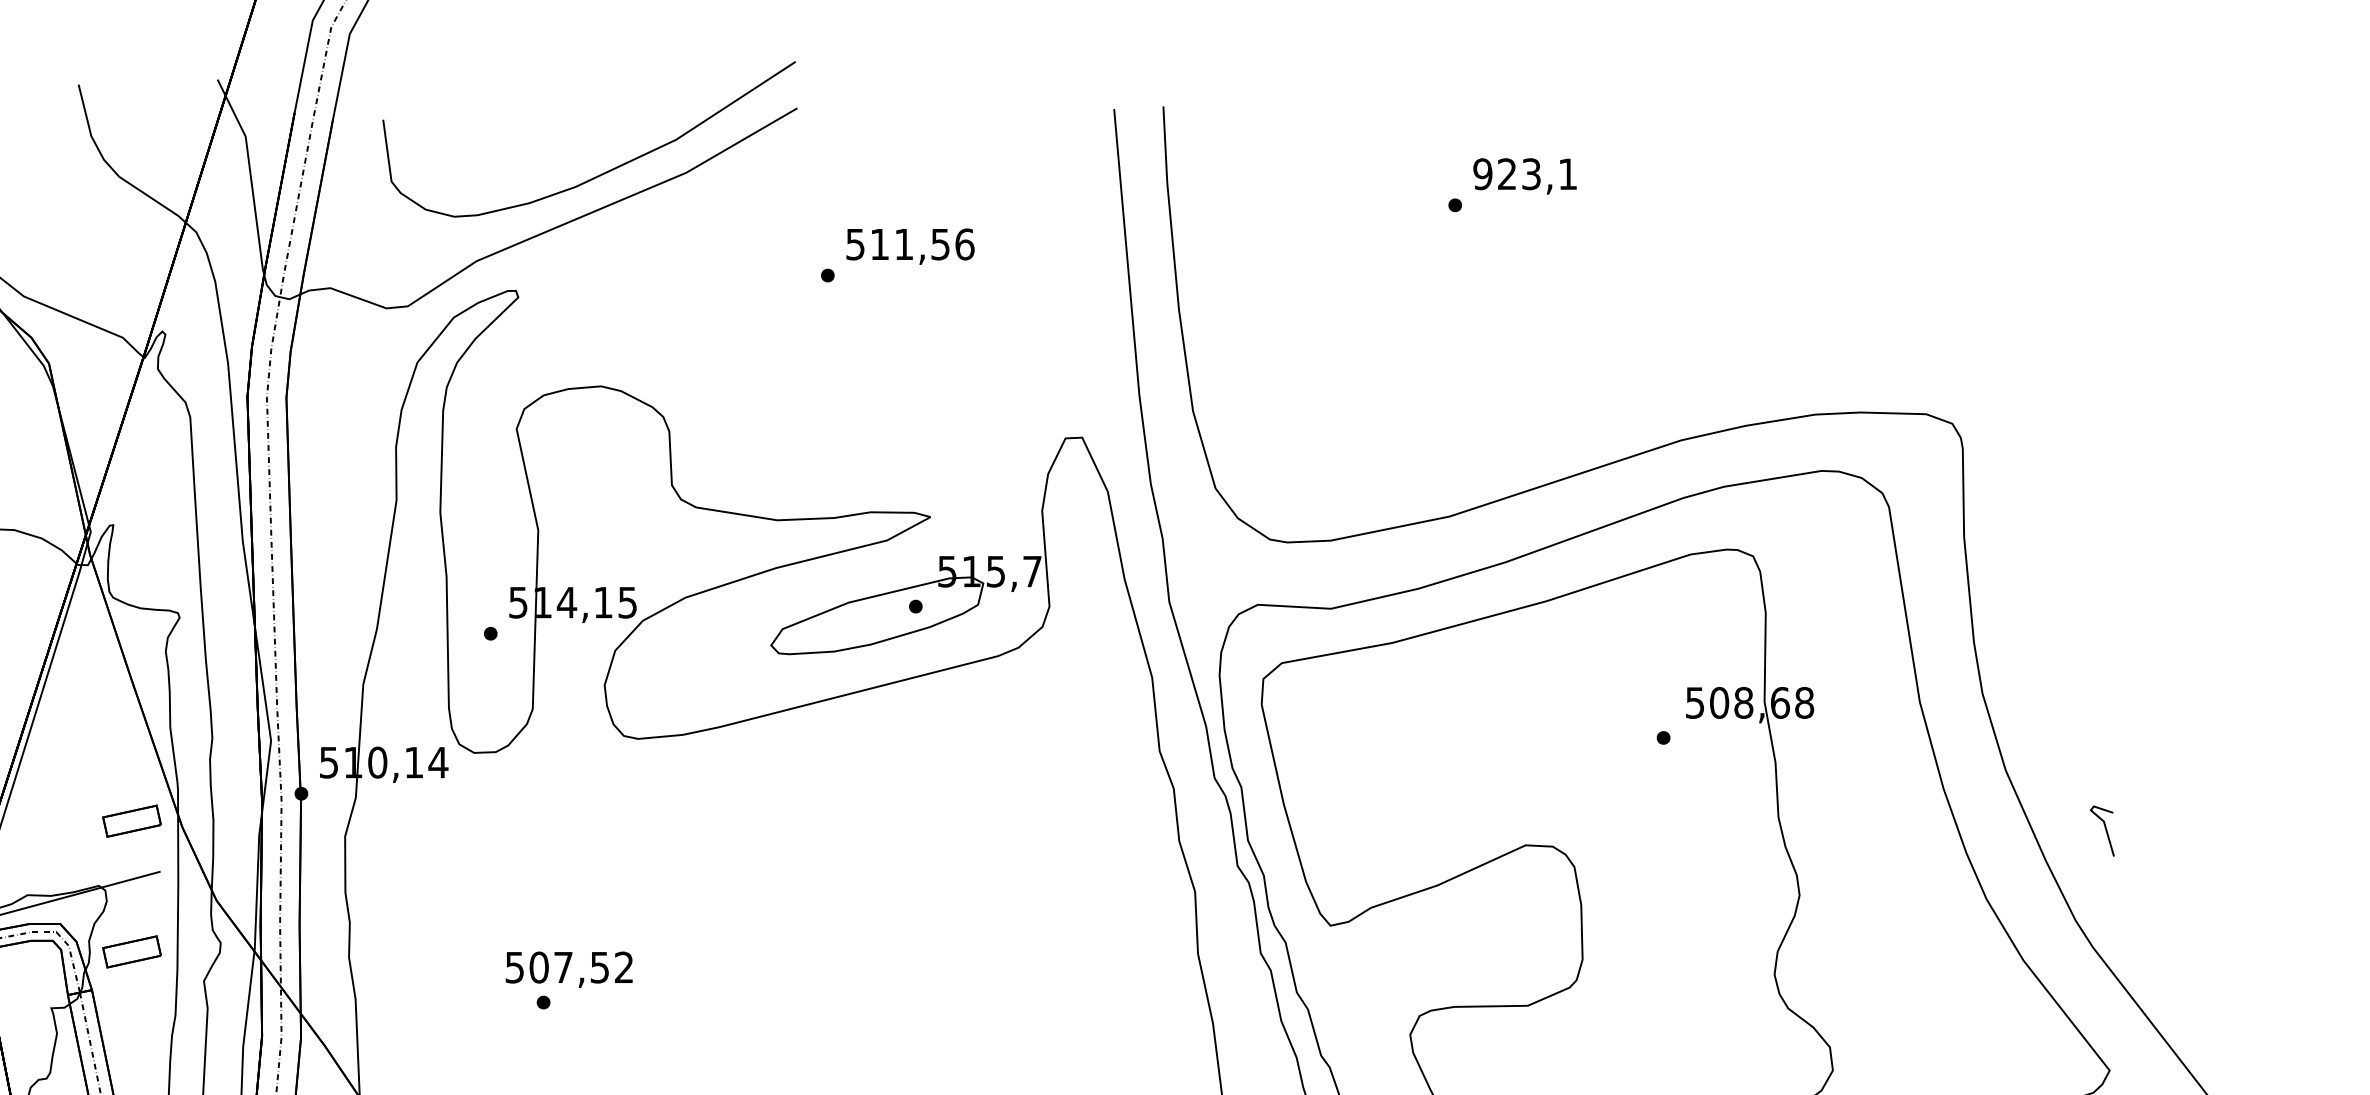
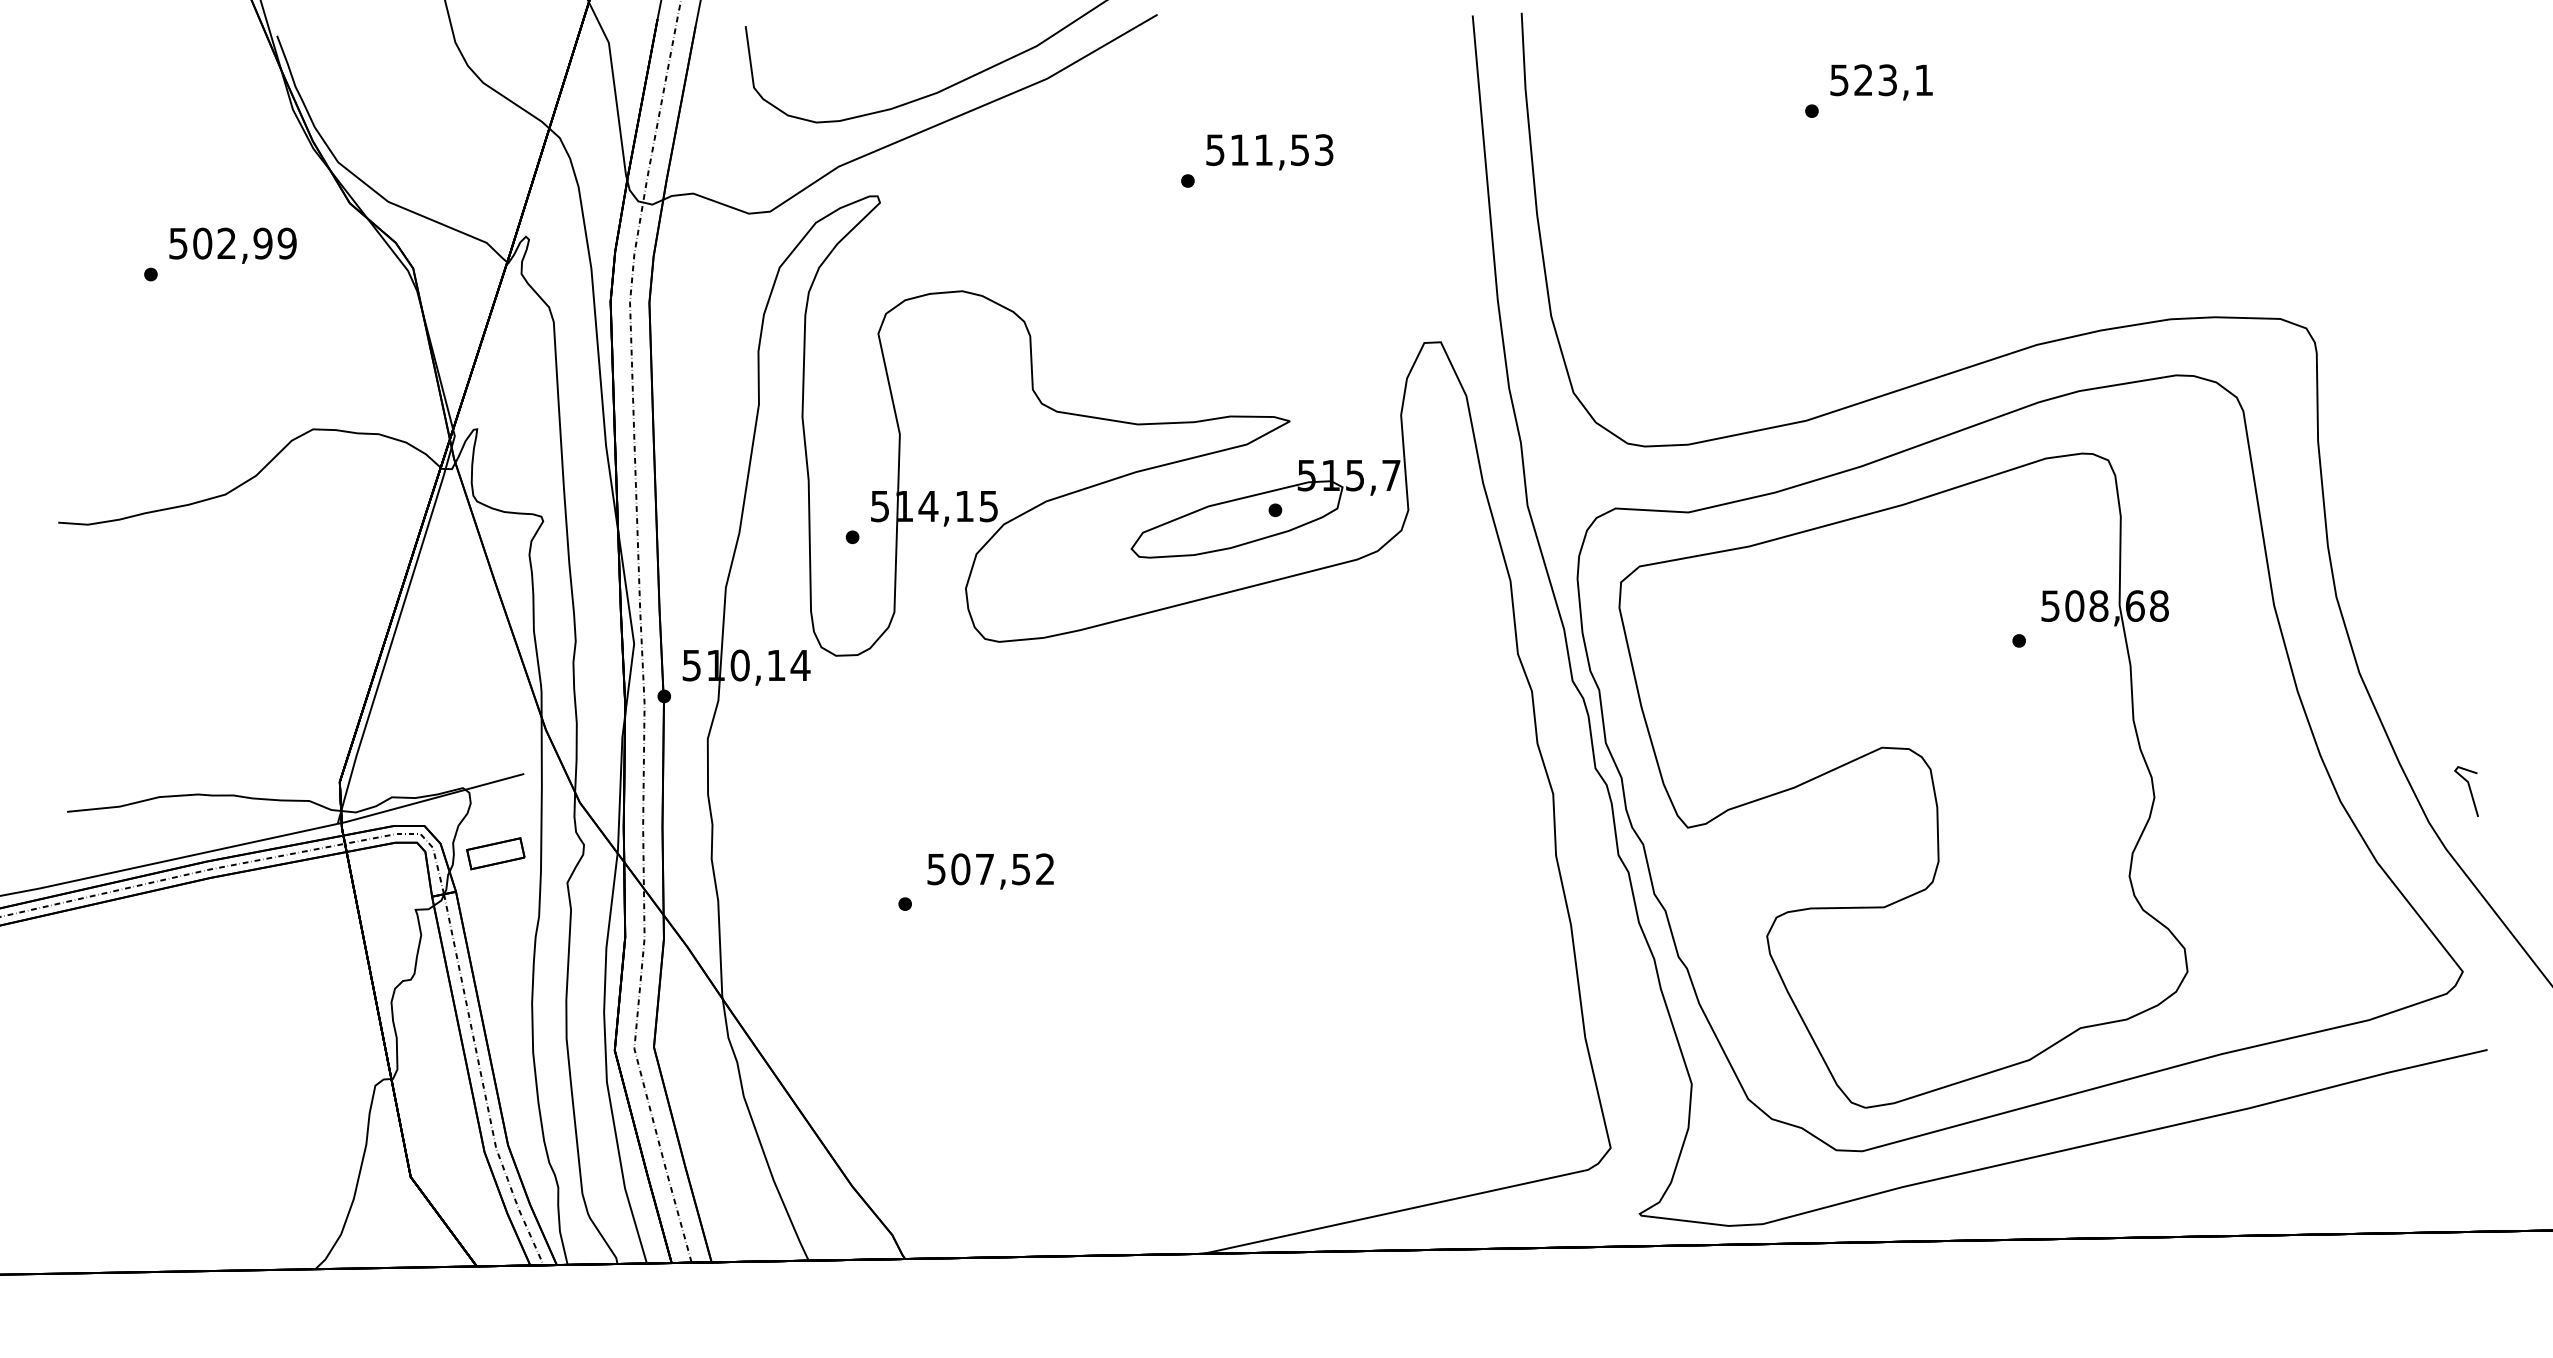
text: (1482, 173) -> (1839, 79), 923,1 -> 523,1
text: (965, 244) -> (1324, 150), 511,56 -> 511,53
part: (131, 820) -> (495, 723), removed
line: (2105, 831) -> (2469, 791), moved
text: (569, 969) -> (990, 871), moved

